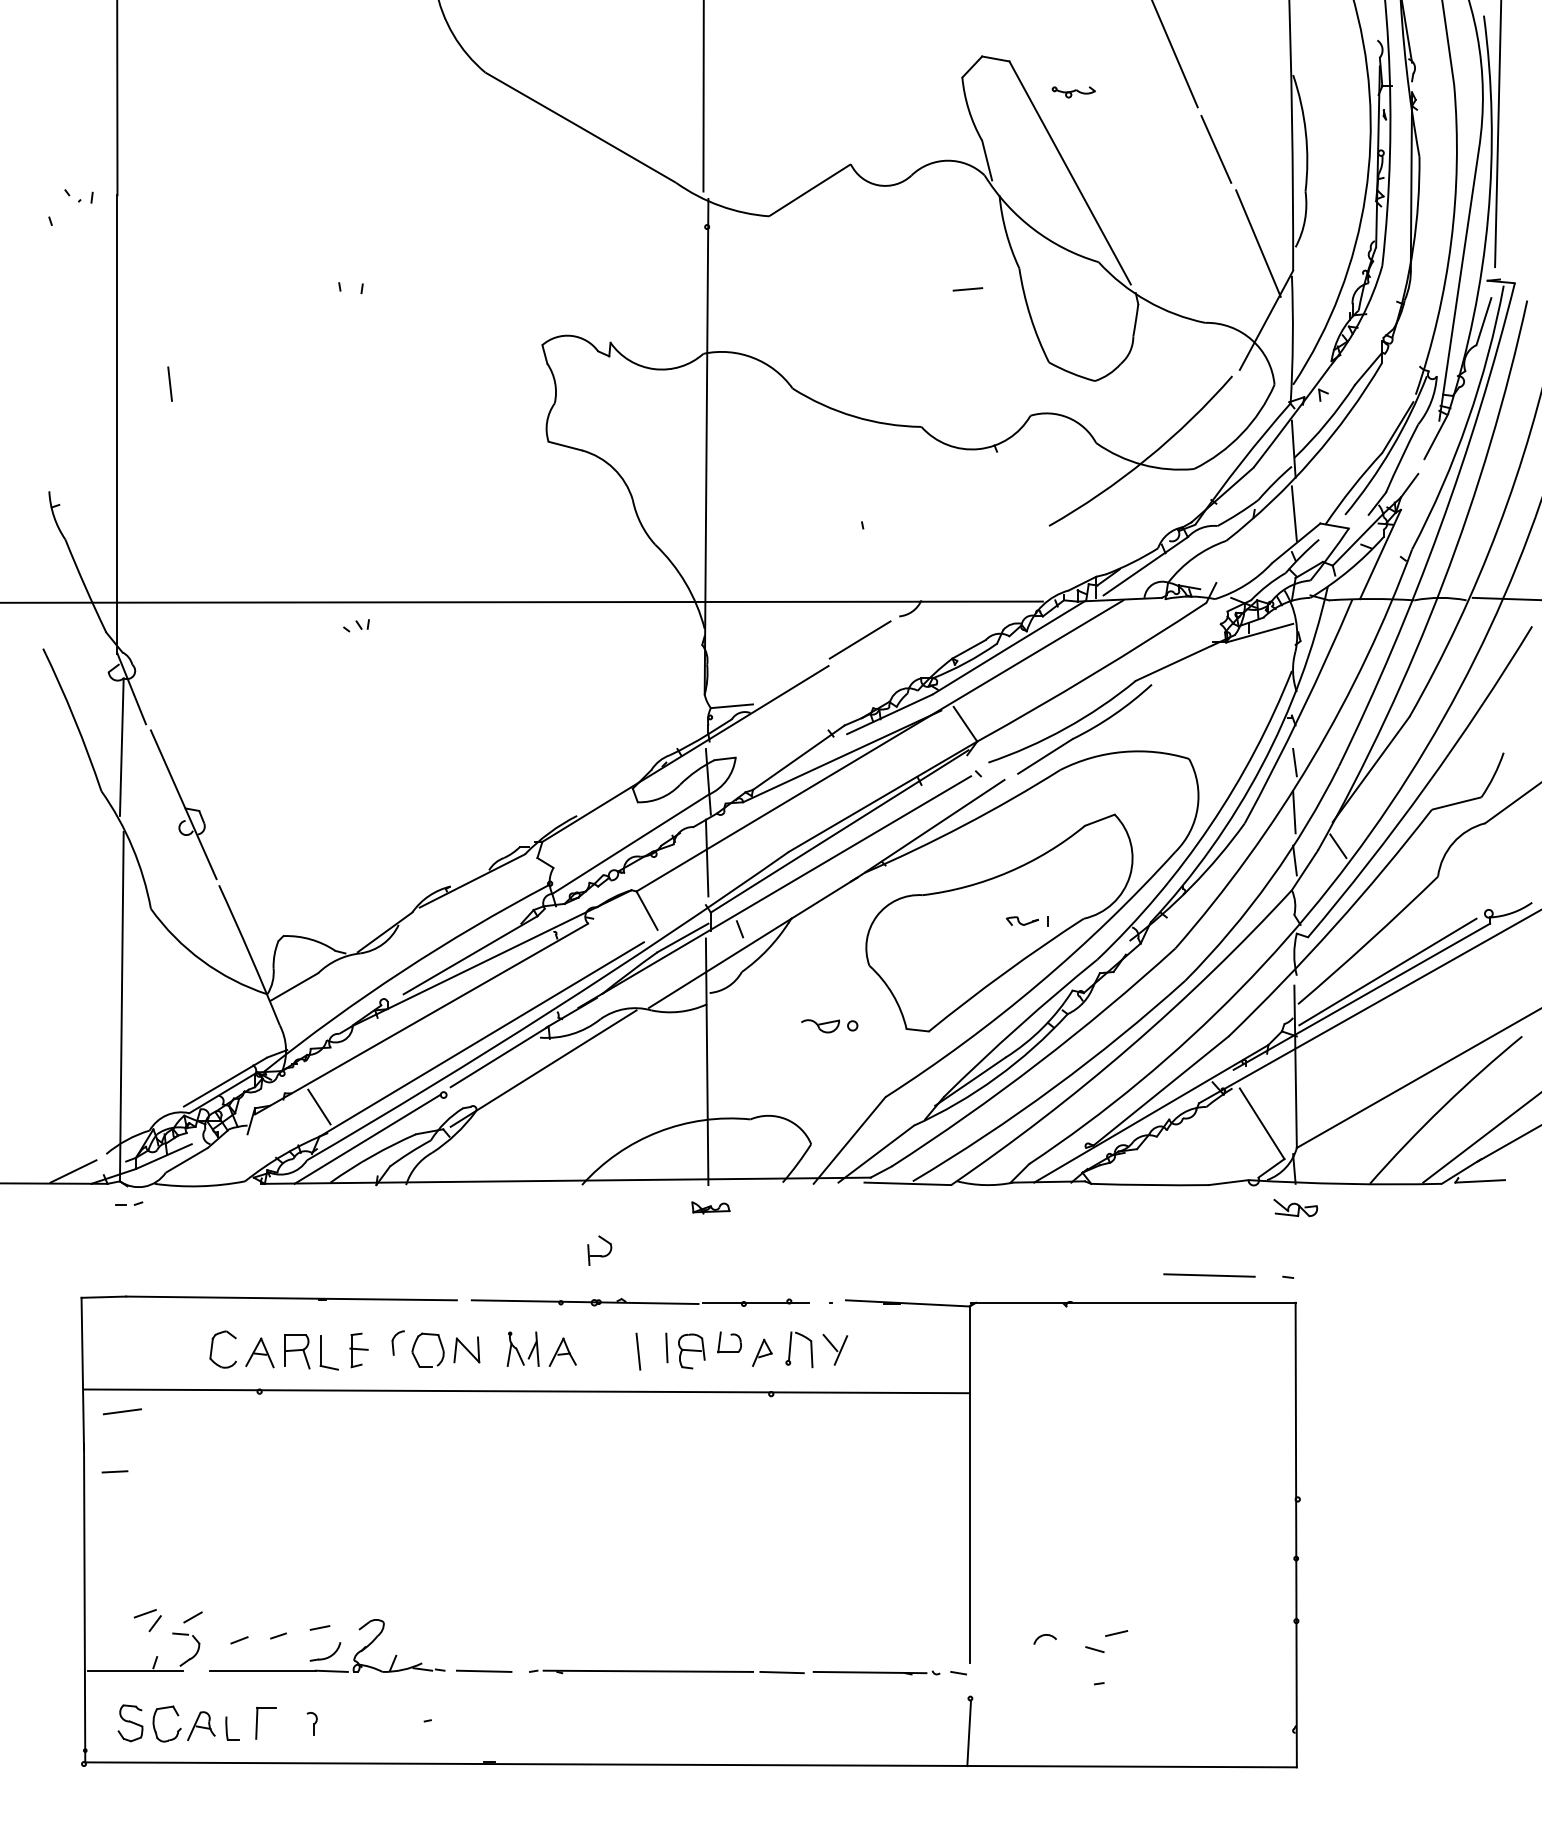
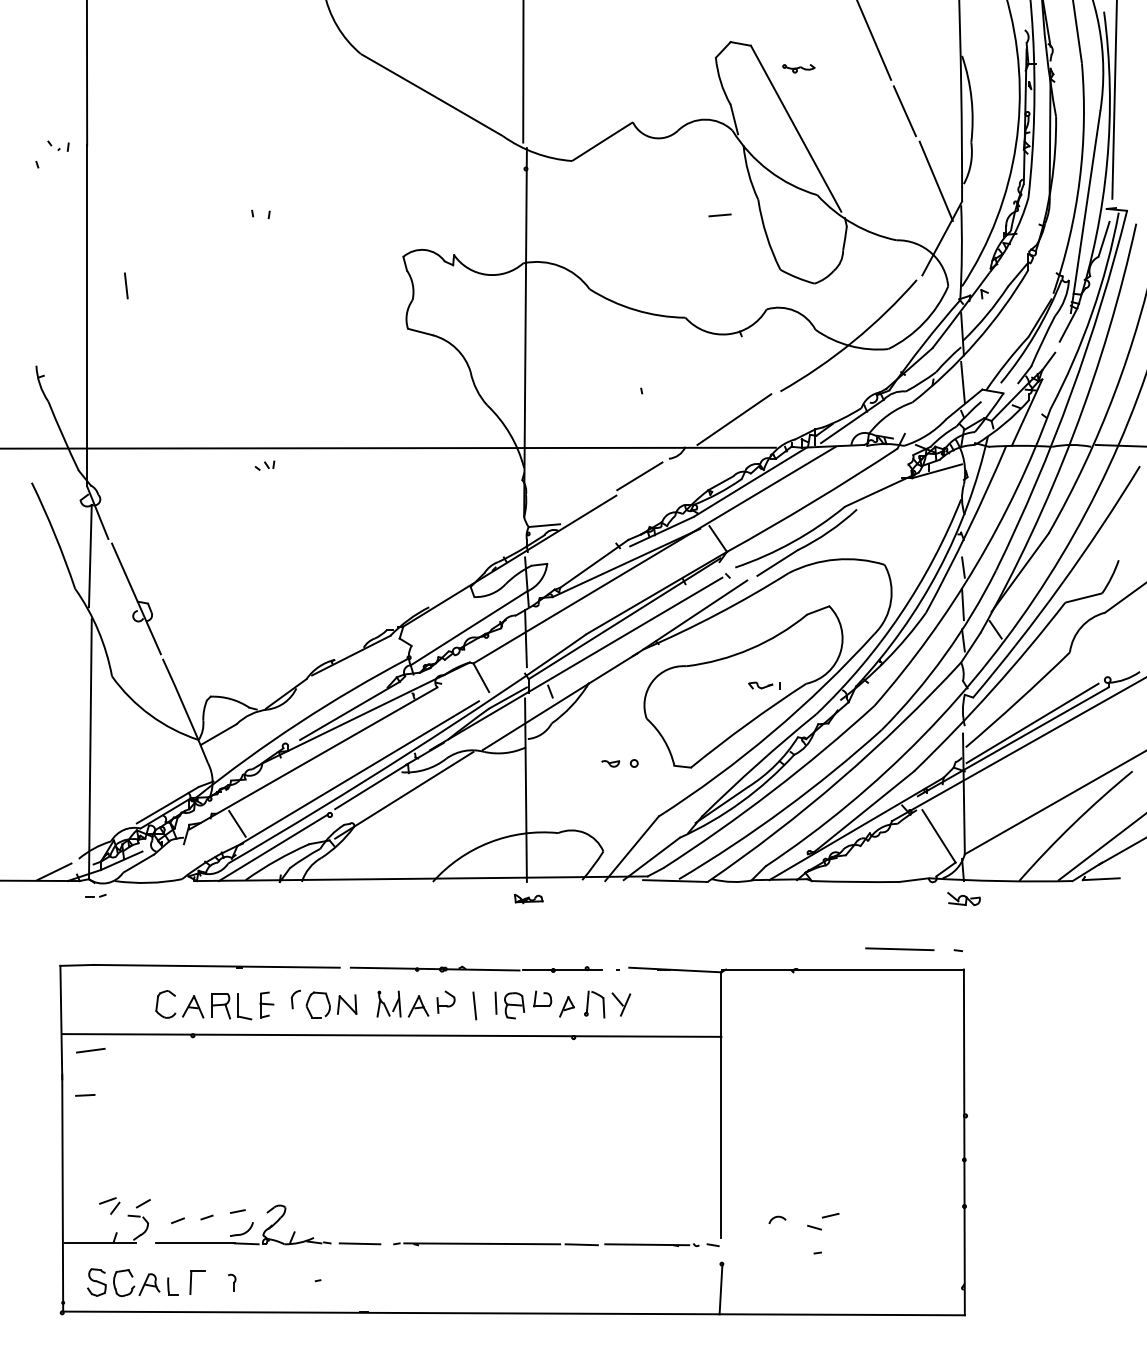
line: (986, 563) -> (733, 419), added
part: (820, 1026) -> (610, 763), size x0.62
part: (599, 1250) -> (445, 1002), moved

